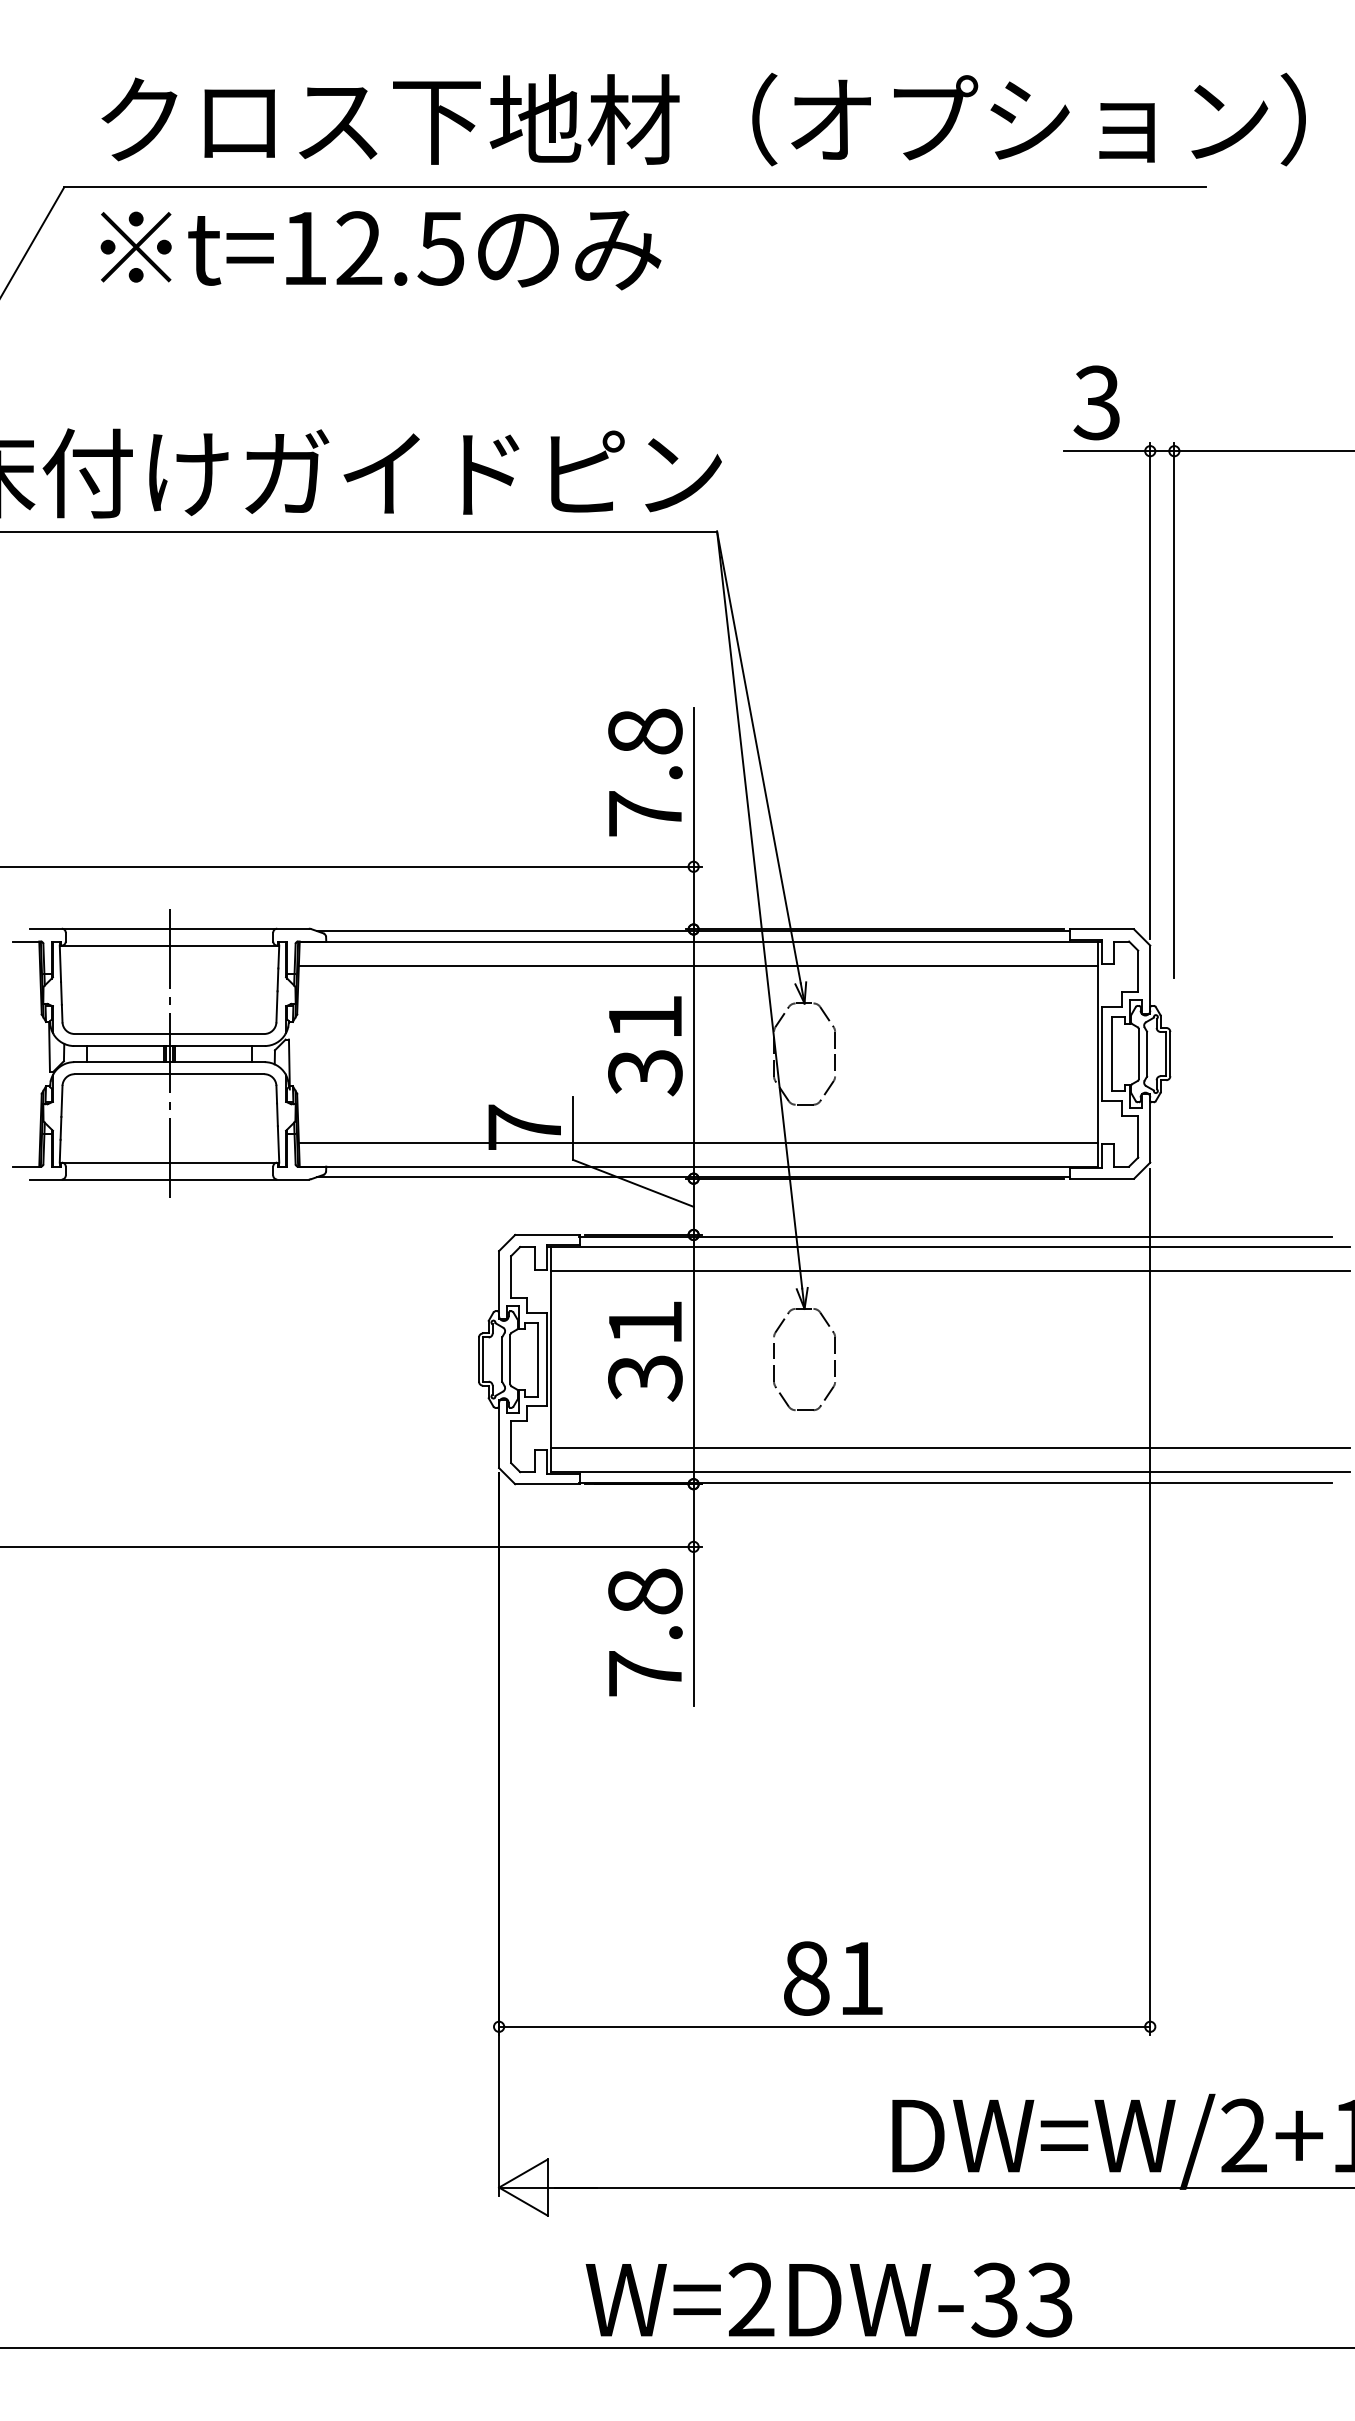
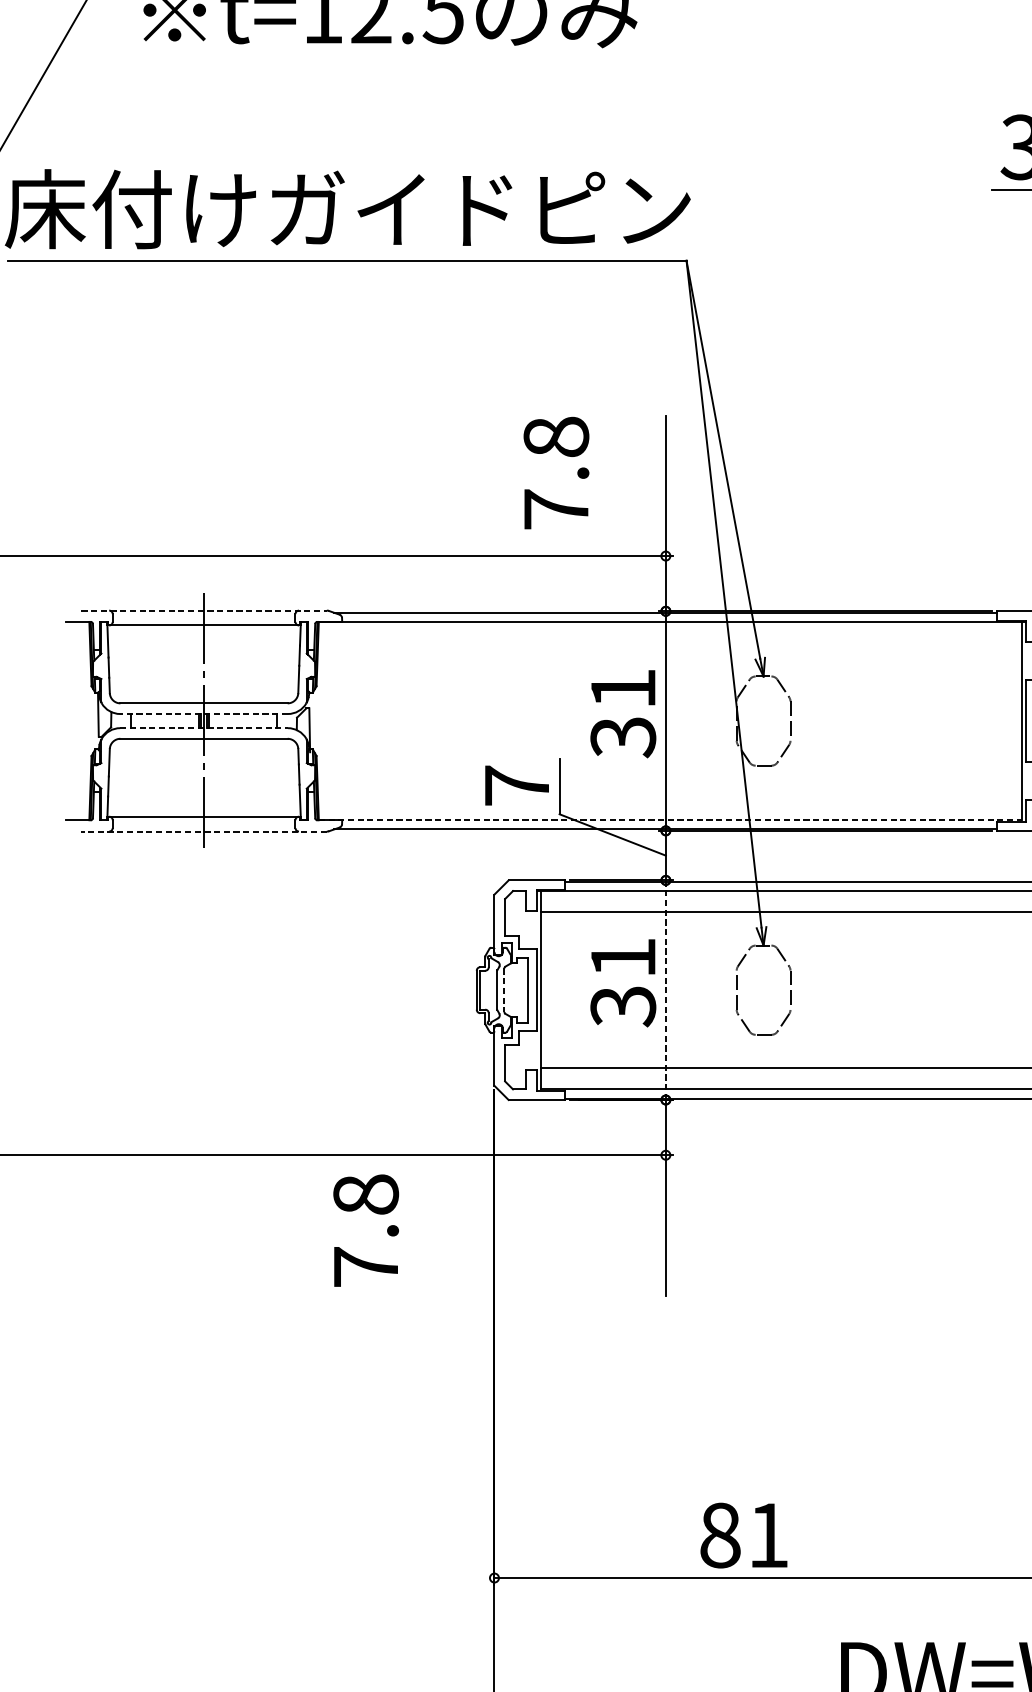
text: (645, 772) -> (556, 473), moved
line: (170, 928) -> (204, 610), solid -> dashed
line: (698, 965) -> (670, 643), removed
line: (168, 1046) -> (203, 714), solid -> dashed
line: (169, 1062) -> (204, 728), solid -> dashed
line: (698, 1142) -> (670, 798), removed
line: (699, 1166) -> (671, 820), solid -> dashed
line: (169, 1179) -> (204, 831), solid -> dashed
line: (510, 1359) -> (504, 990), solid -> dashed
line: (693, 1359) -> (665, 990), solid -> dashed
text: (645, 1632) -> (366, 1230), moved
text: (833, 1978) -> (744, 1535), moved

